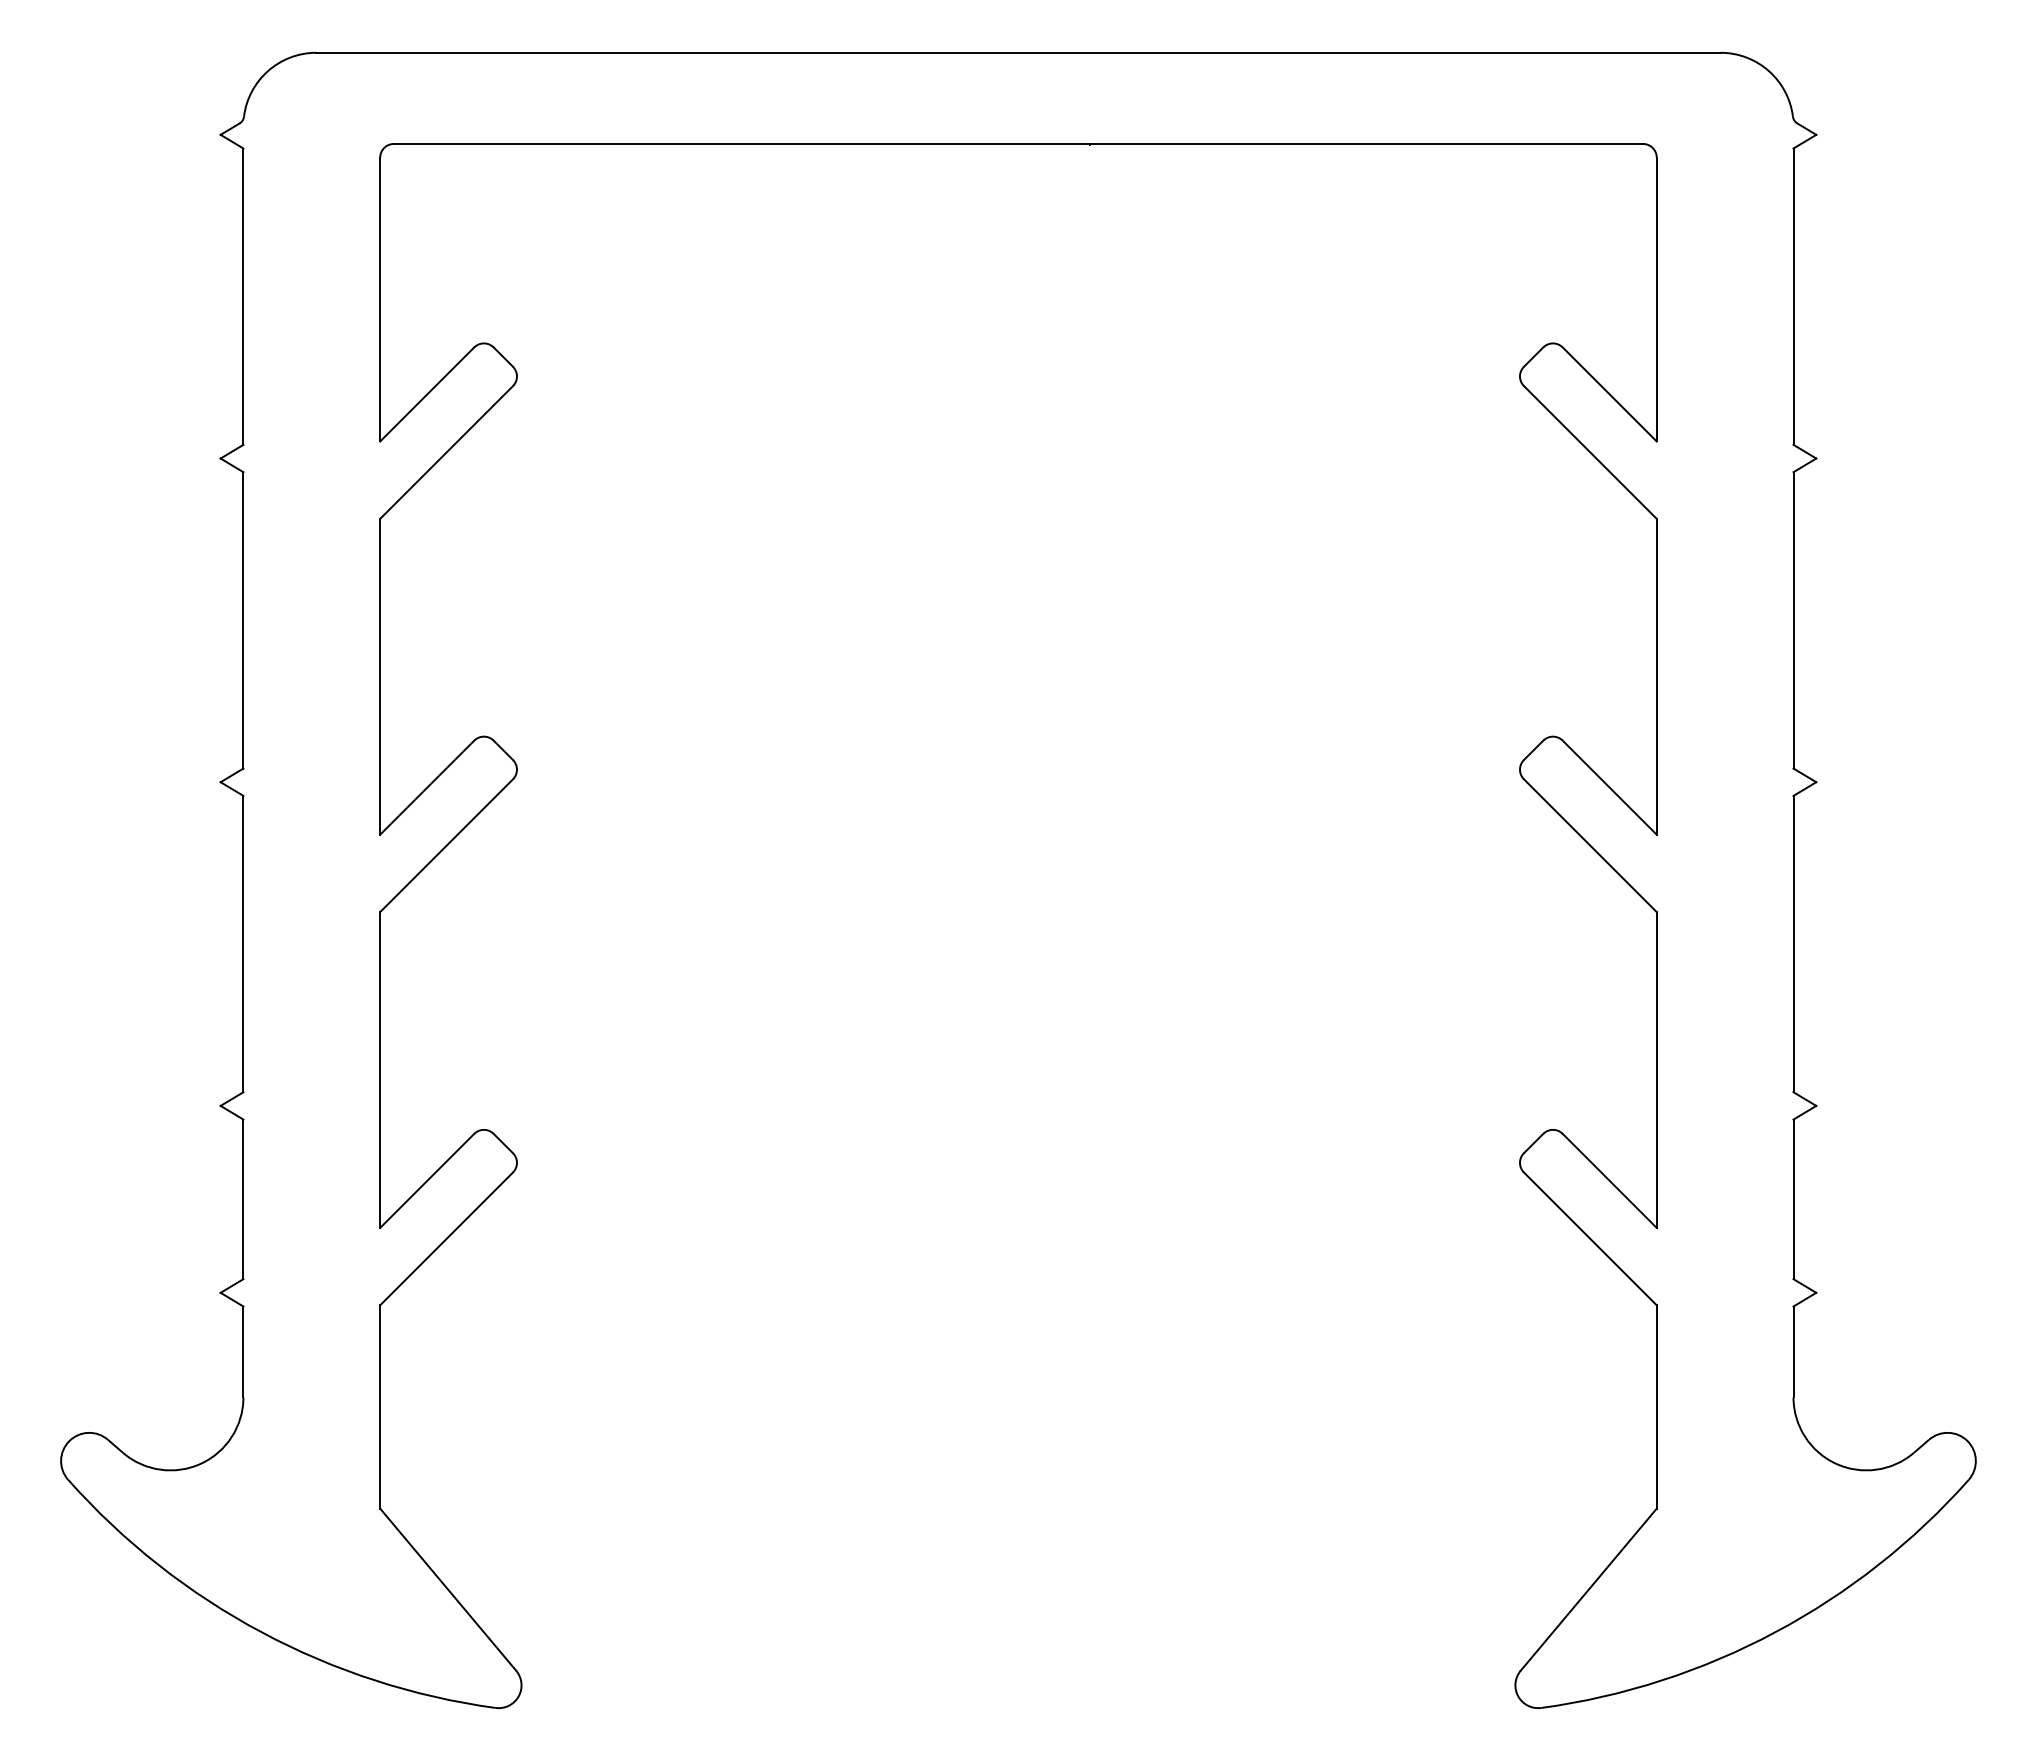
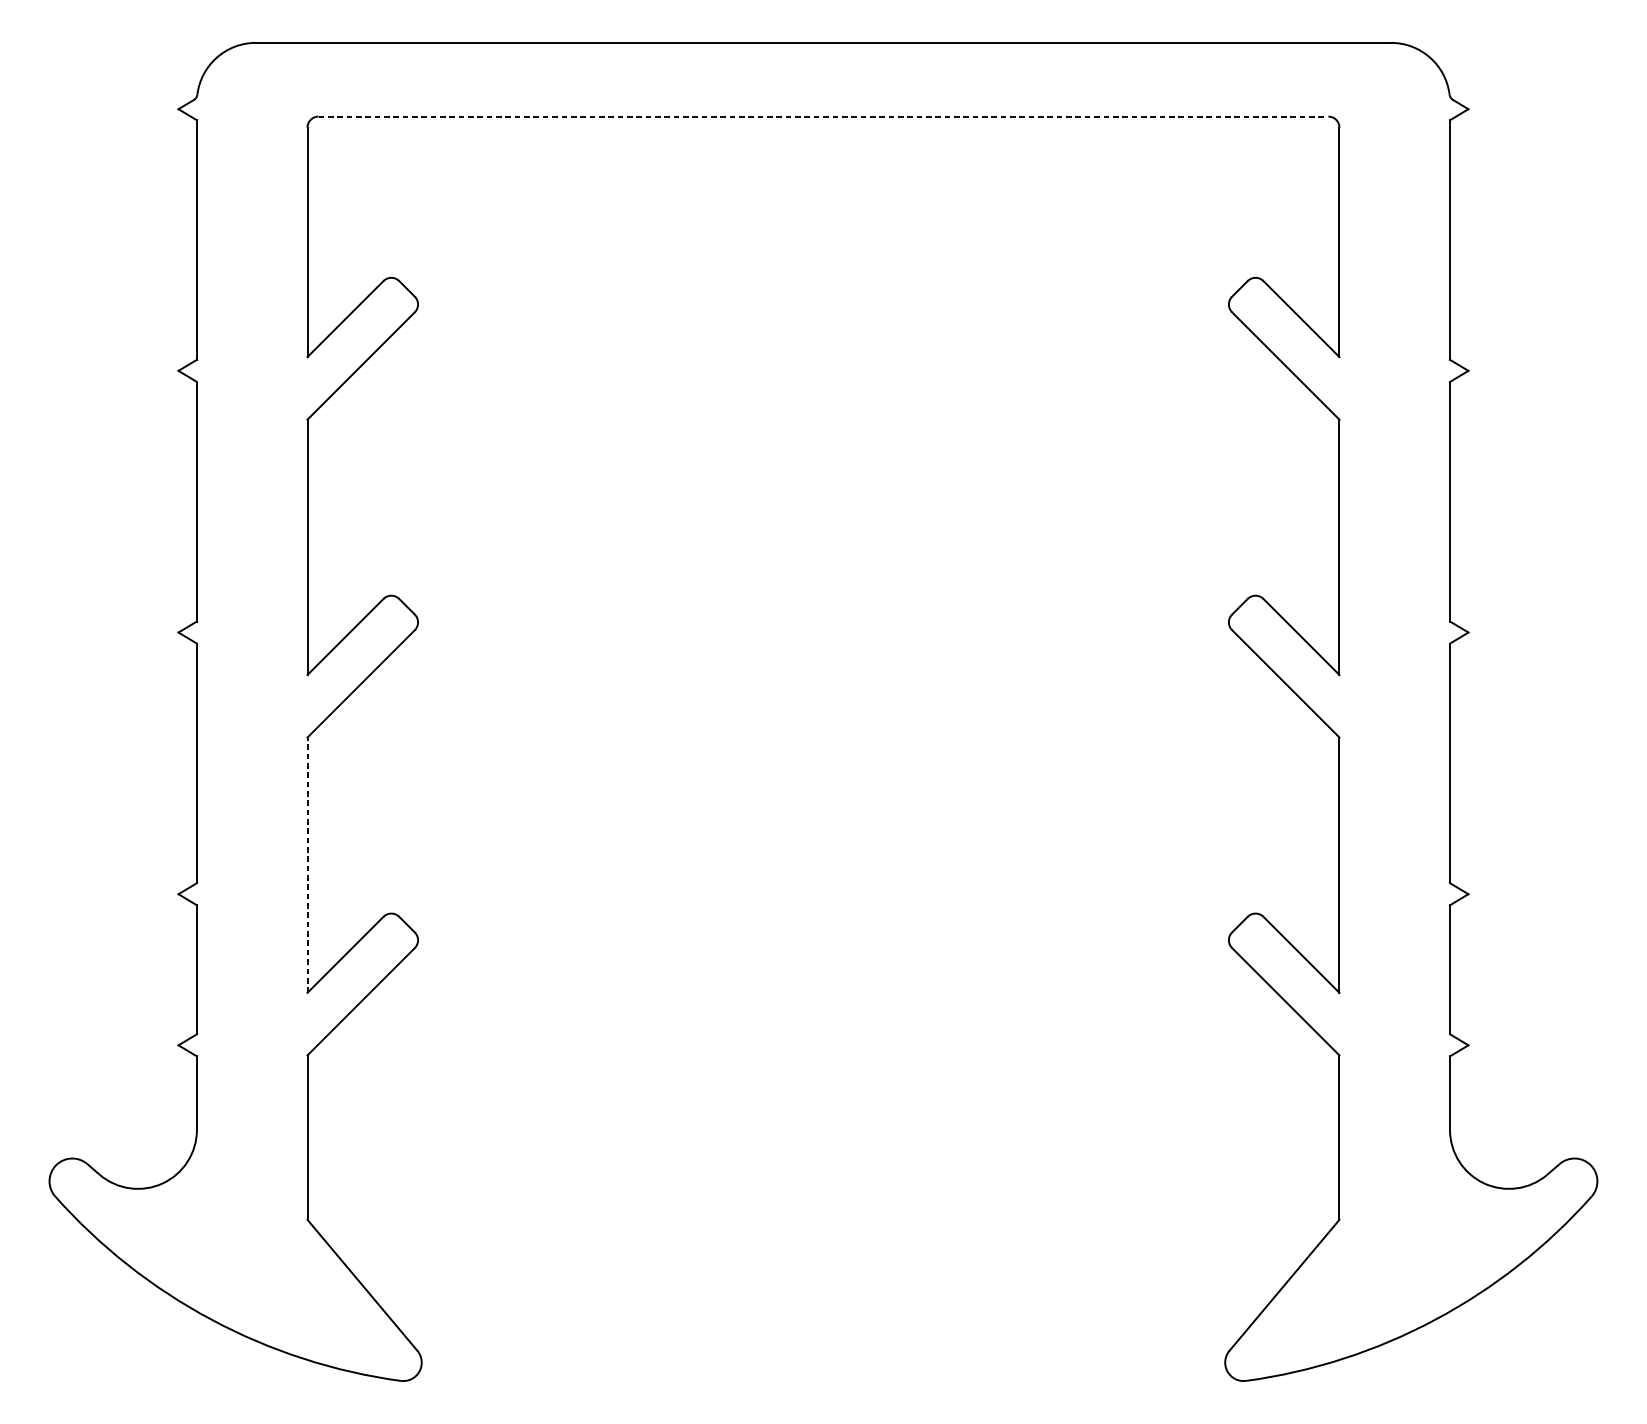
line: (1018, 143) -> (823, 116), solid -> dashed
line: (380, 1069) -> (307, 864), solid -> dashed

